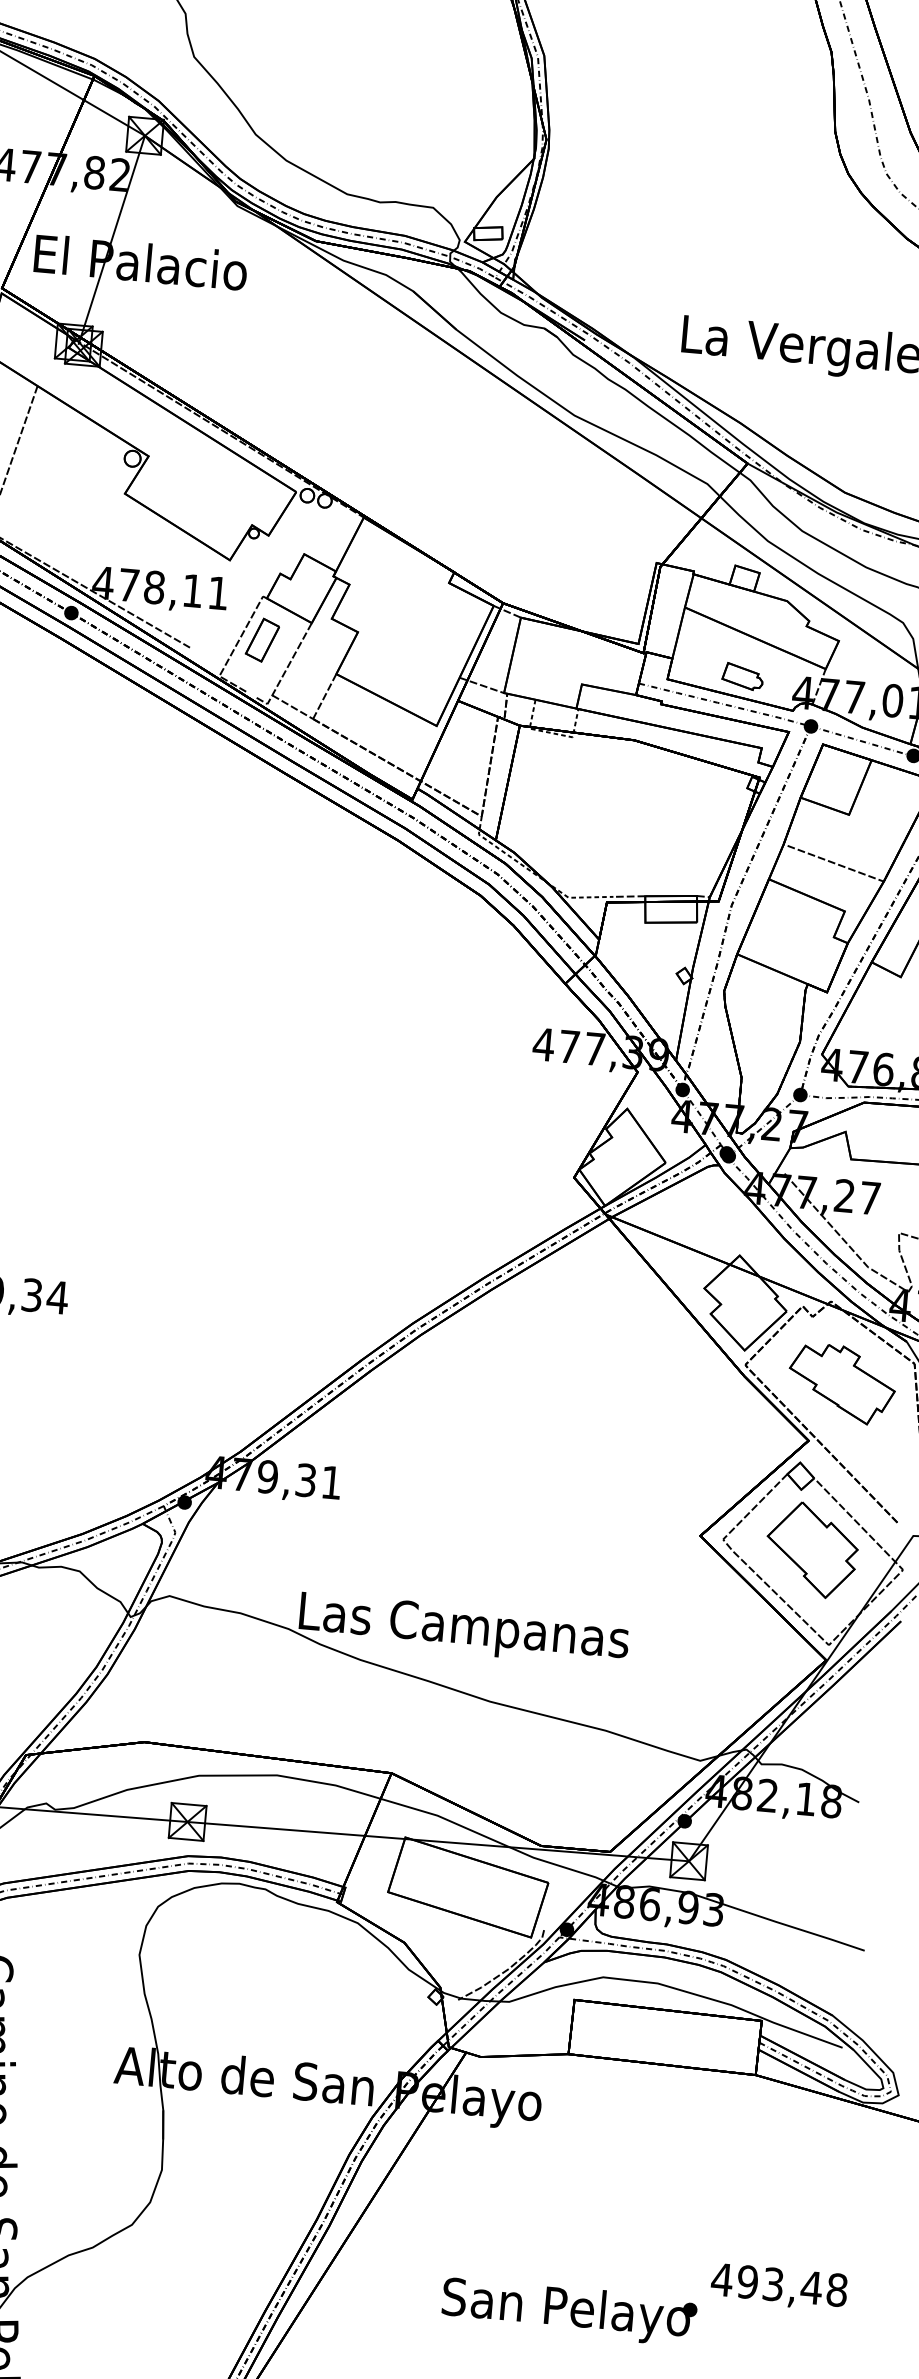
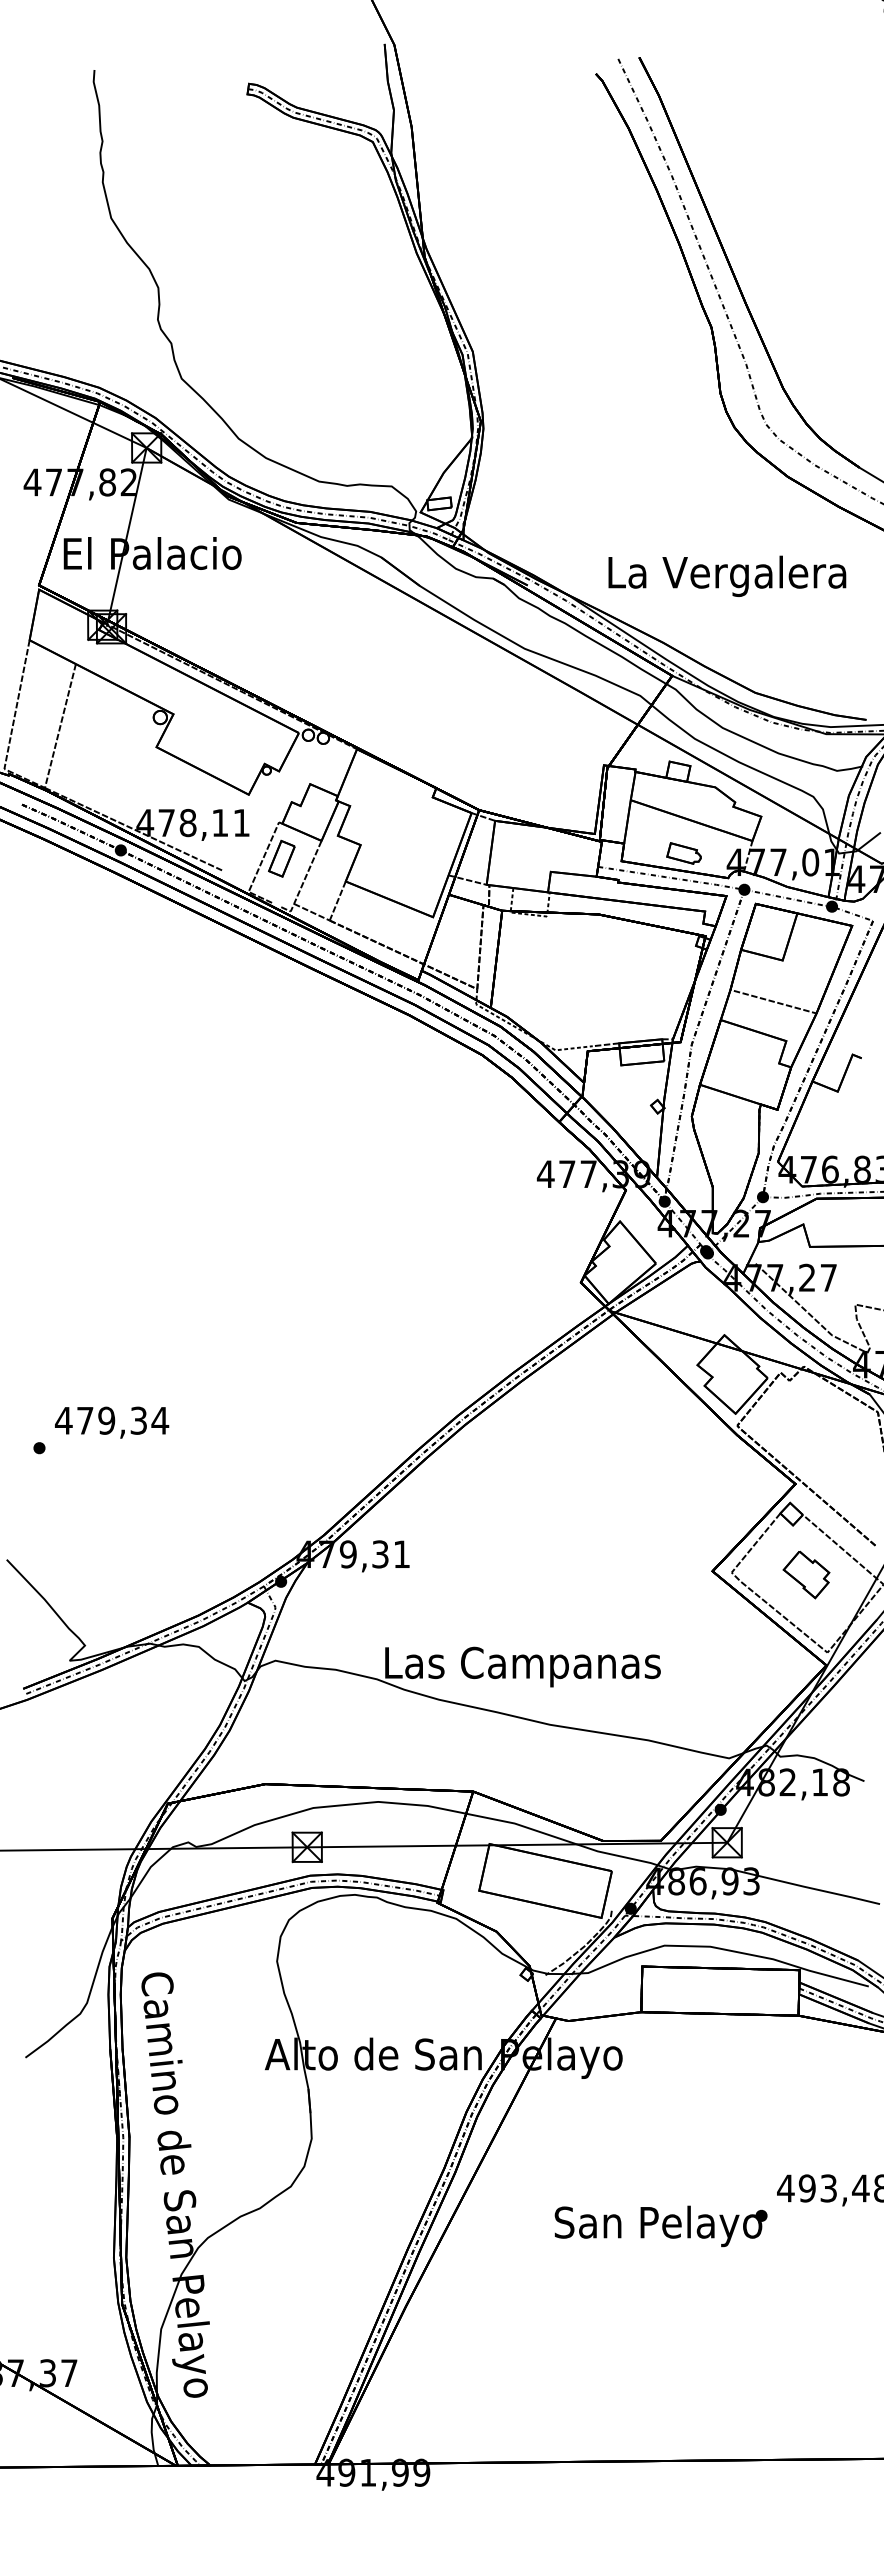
part: (841, 1384) -> (818, 1434), removed
part: (812, 1549) -> (806, 1574), size x0.6

